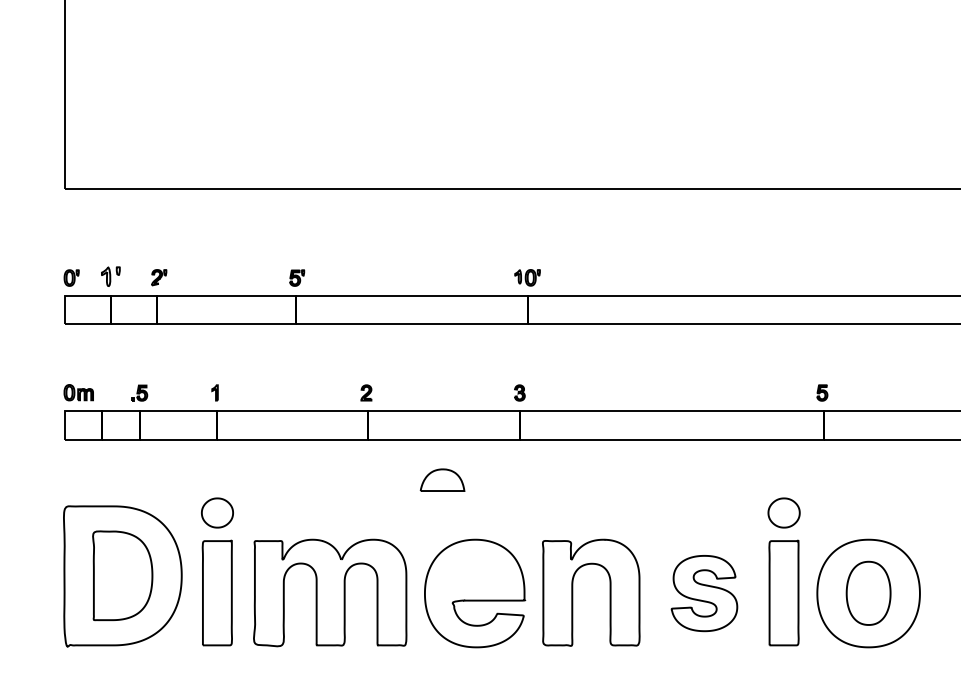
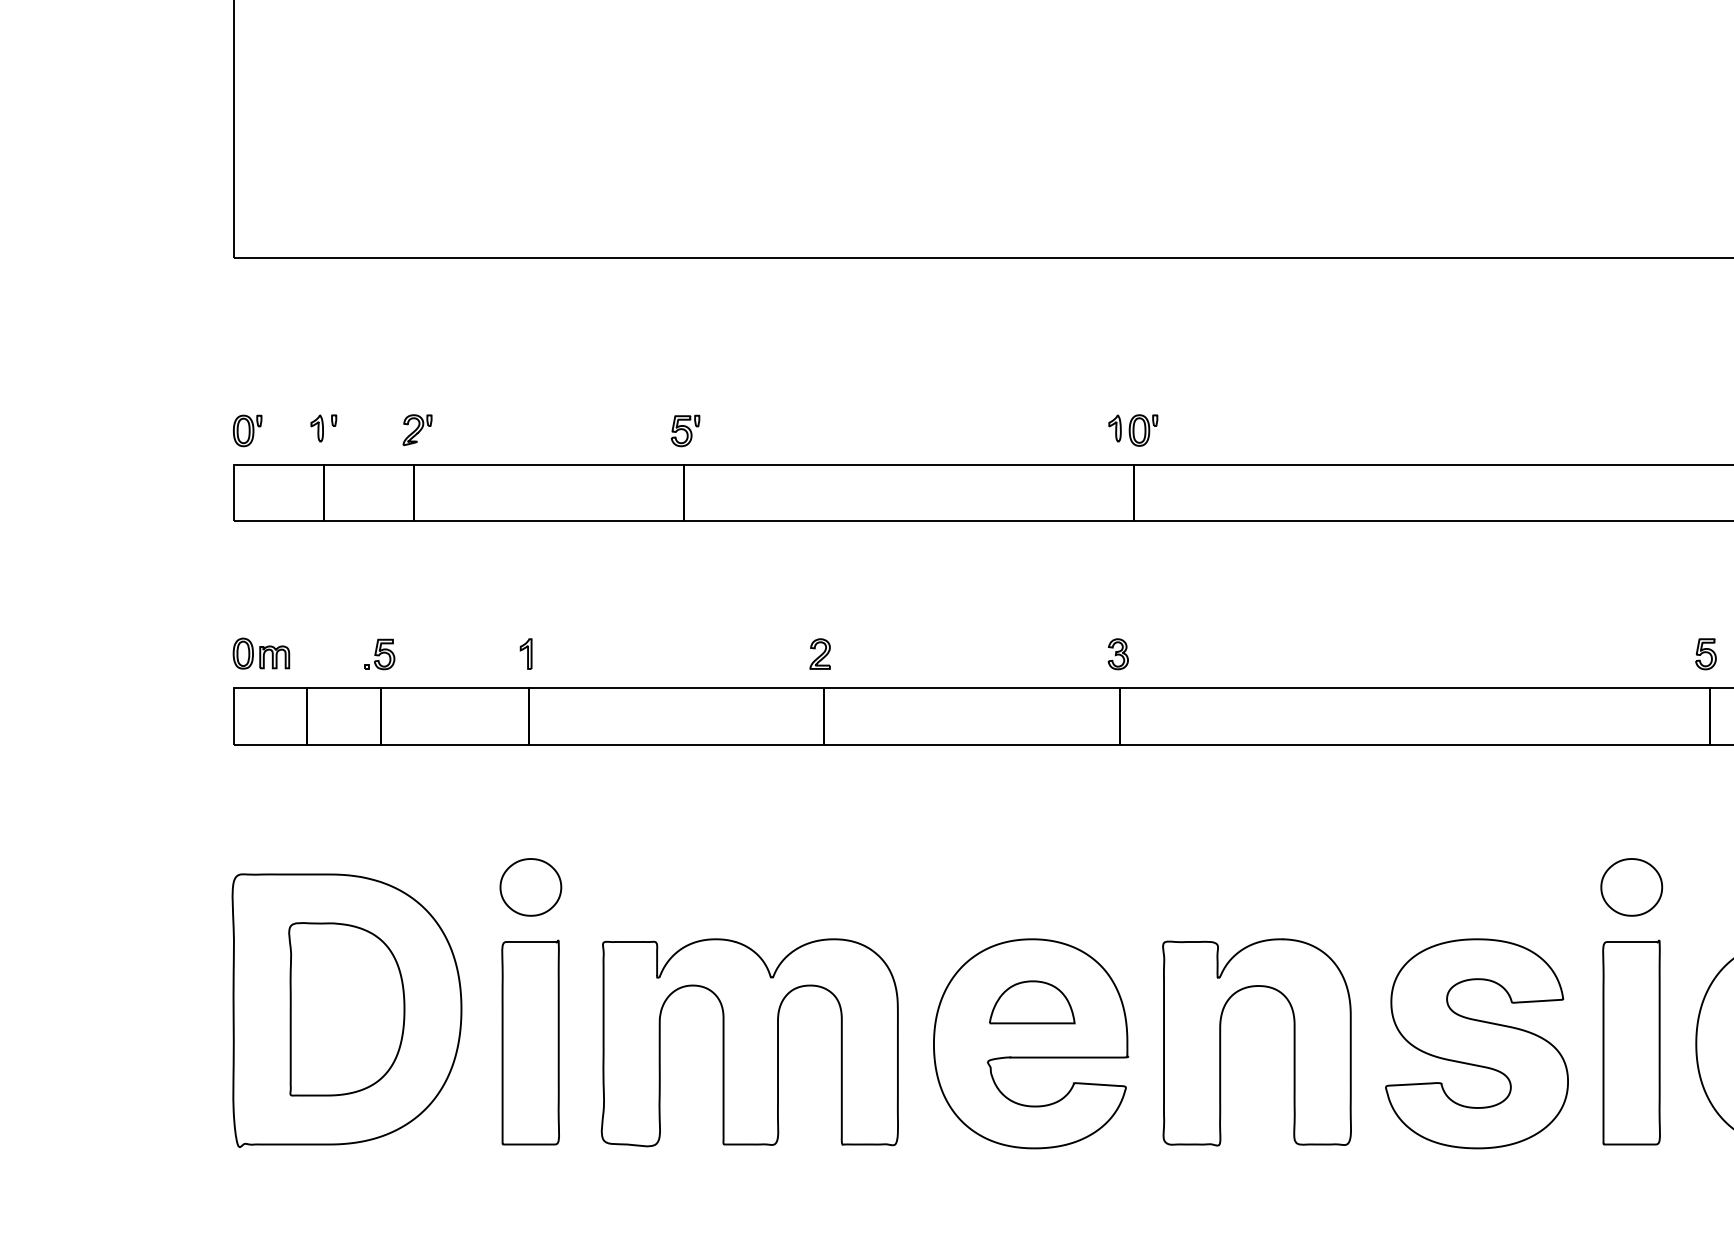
part: (110, 276) -> (323, 427), size x0.71
part: (442, 479) -> (1032, 1001), moved
part: (704, 593) -> (1477, 1043), size x1.43

